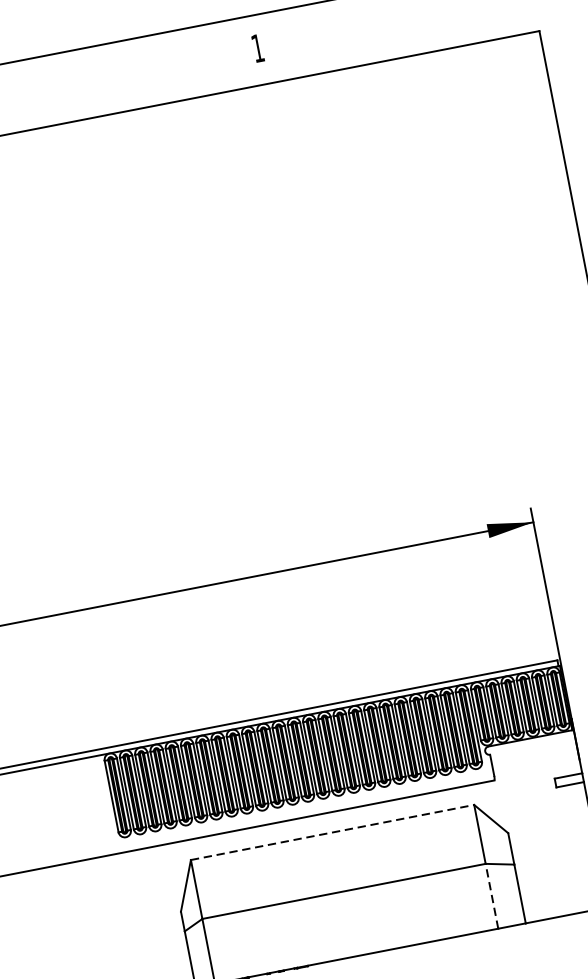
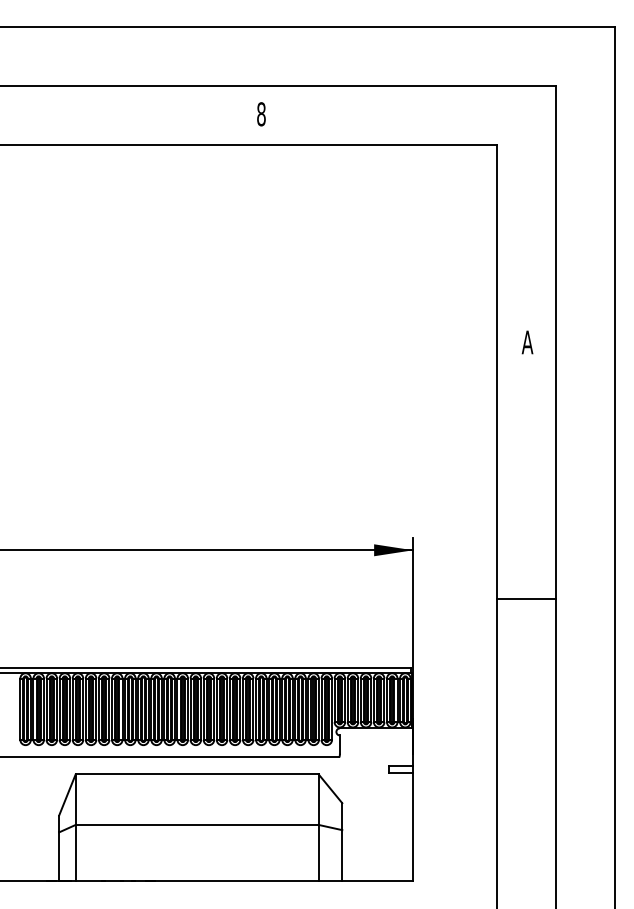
text: (257, 48) -> (261, 114), 1 -> 8
line: (332, 832) -> (197, 774), dashed -> solid
line: (491, 896) -> (318, 852), dashed -> solid

